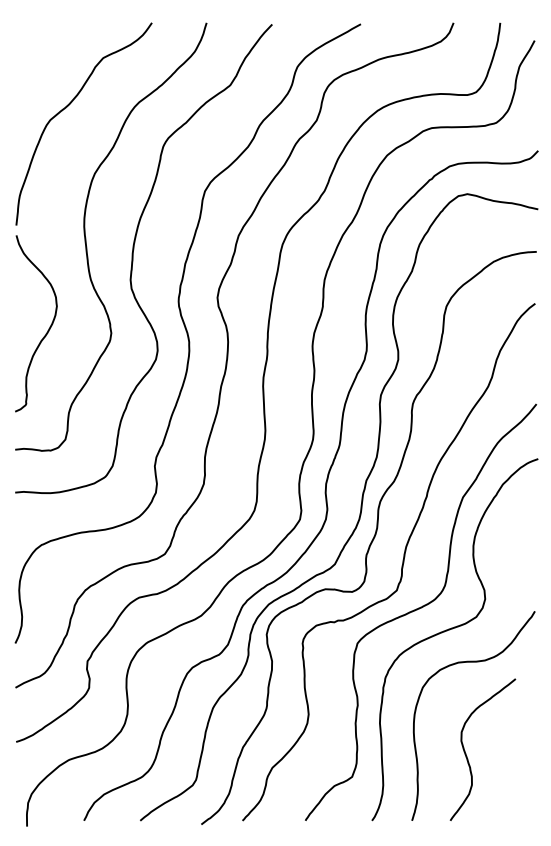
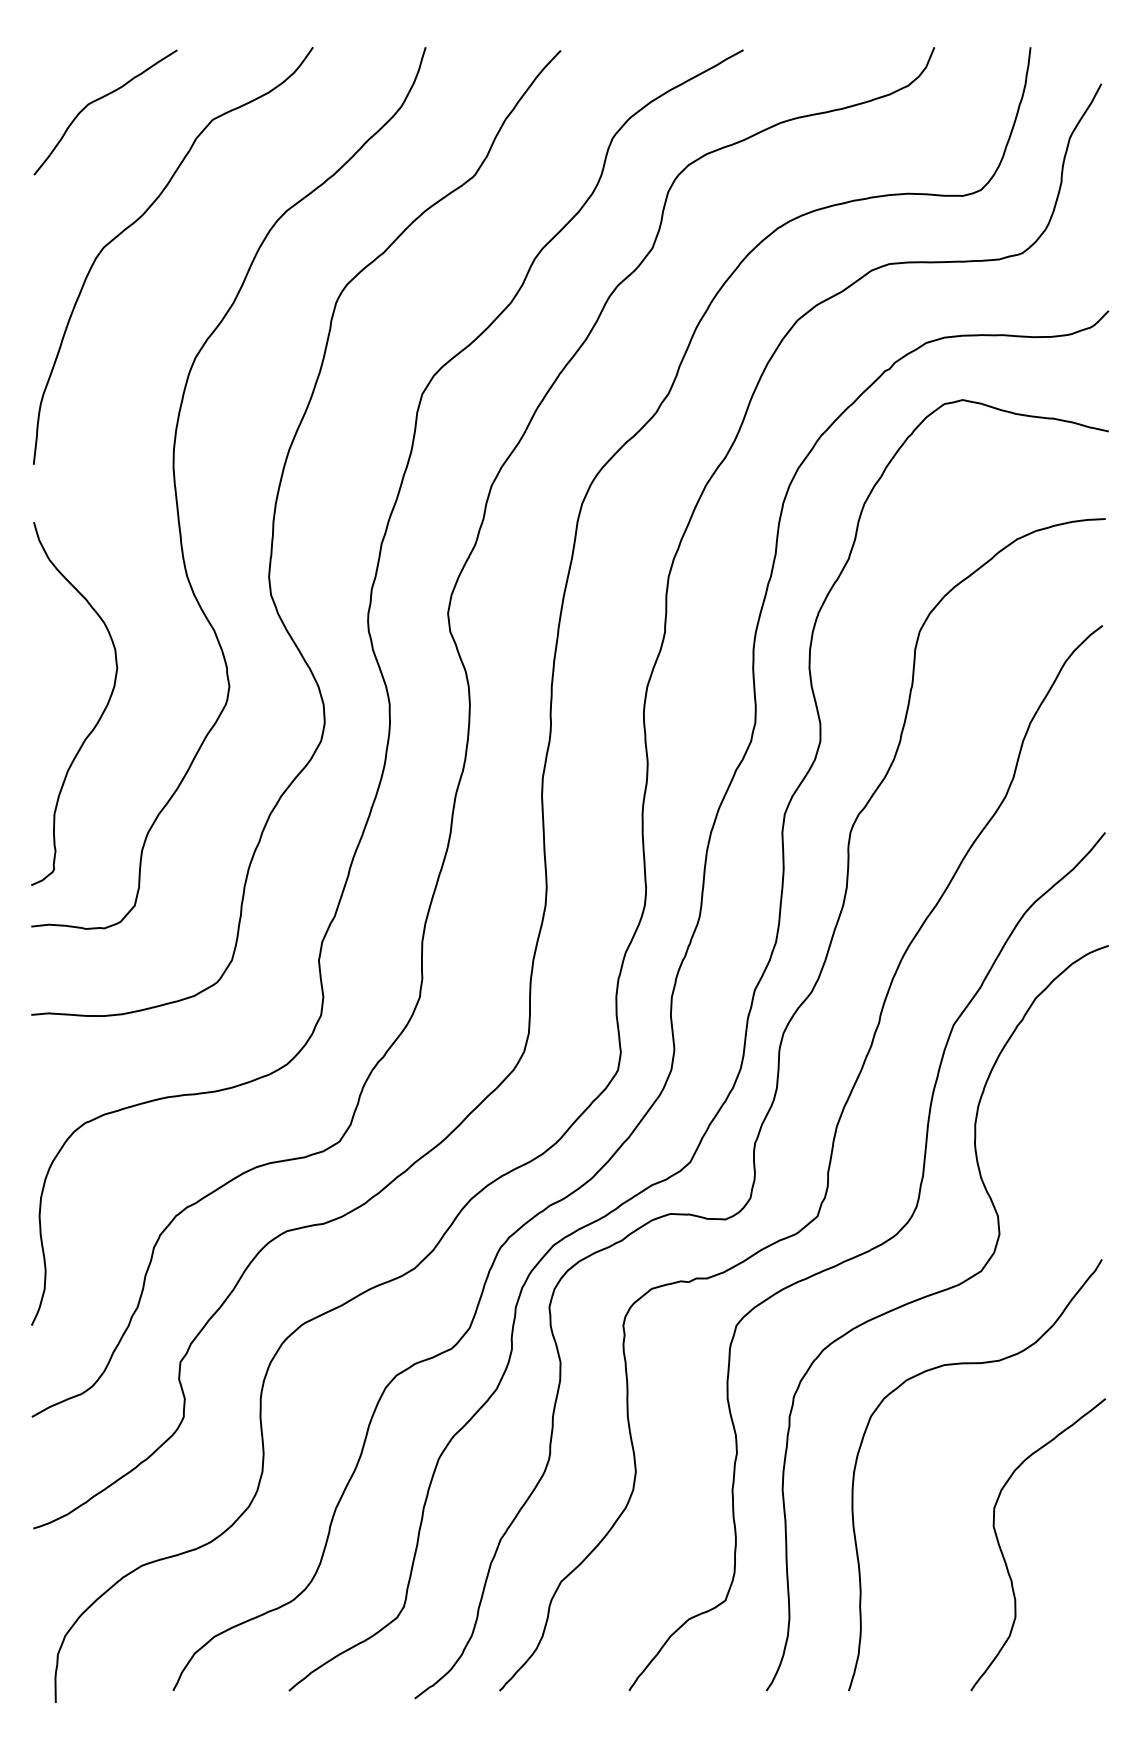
curve: (49, 48) -> (101, 100), added
curve: (48, 328) -> (99, 713), moved
curve: (466, 753) -> (1004, 1552), moved

